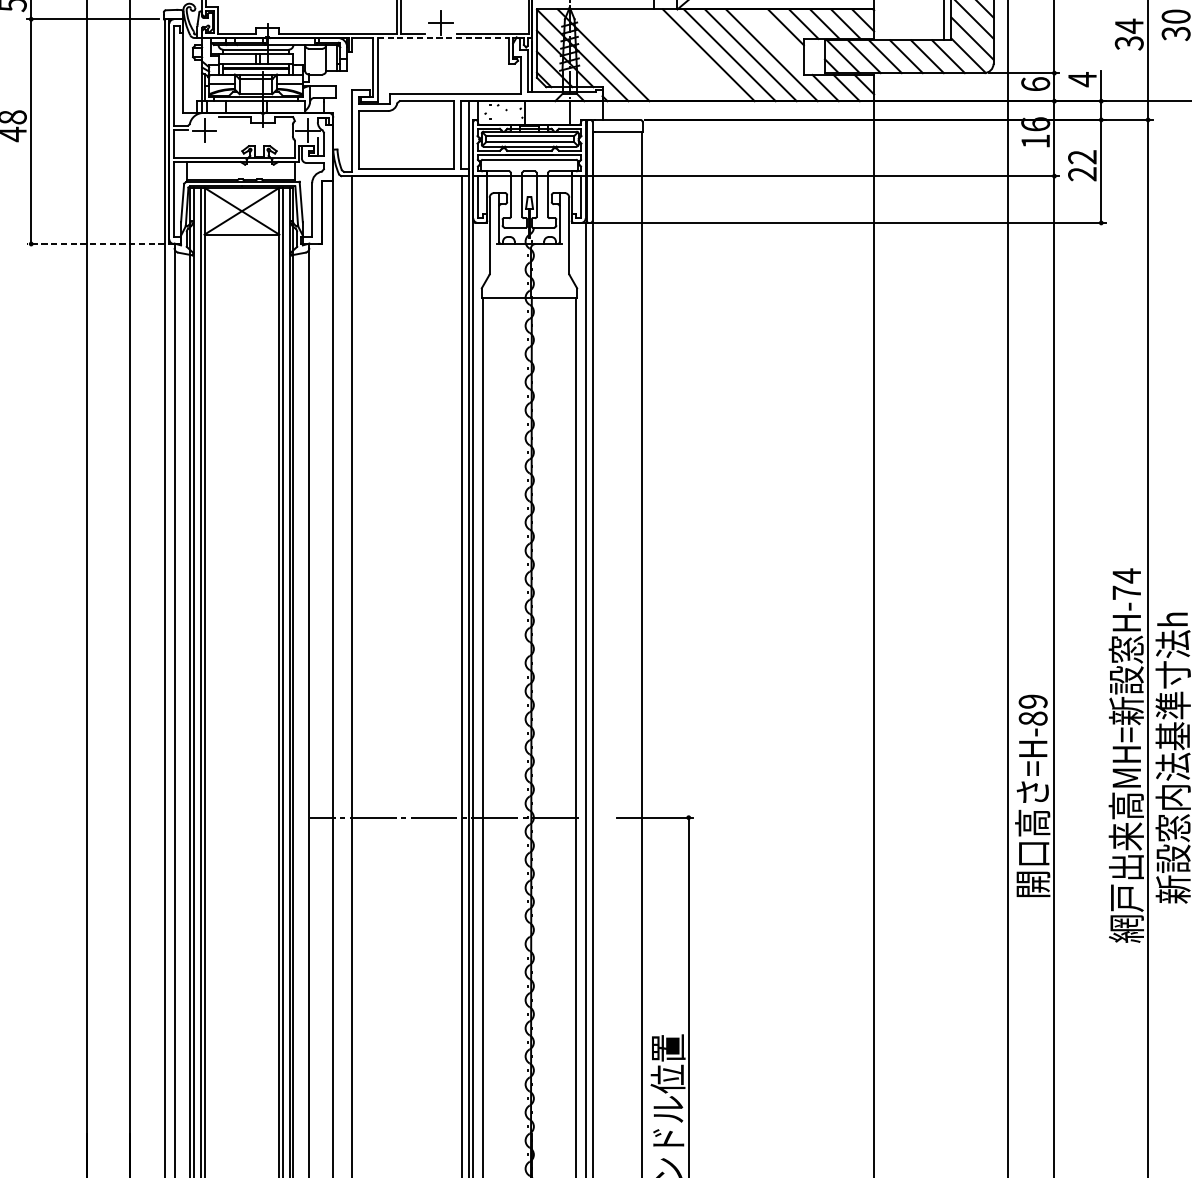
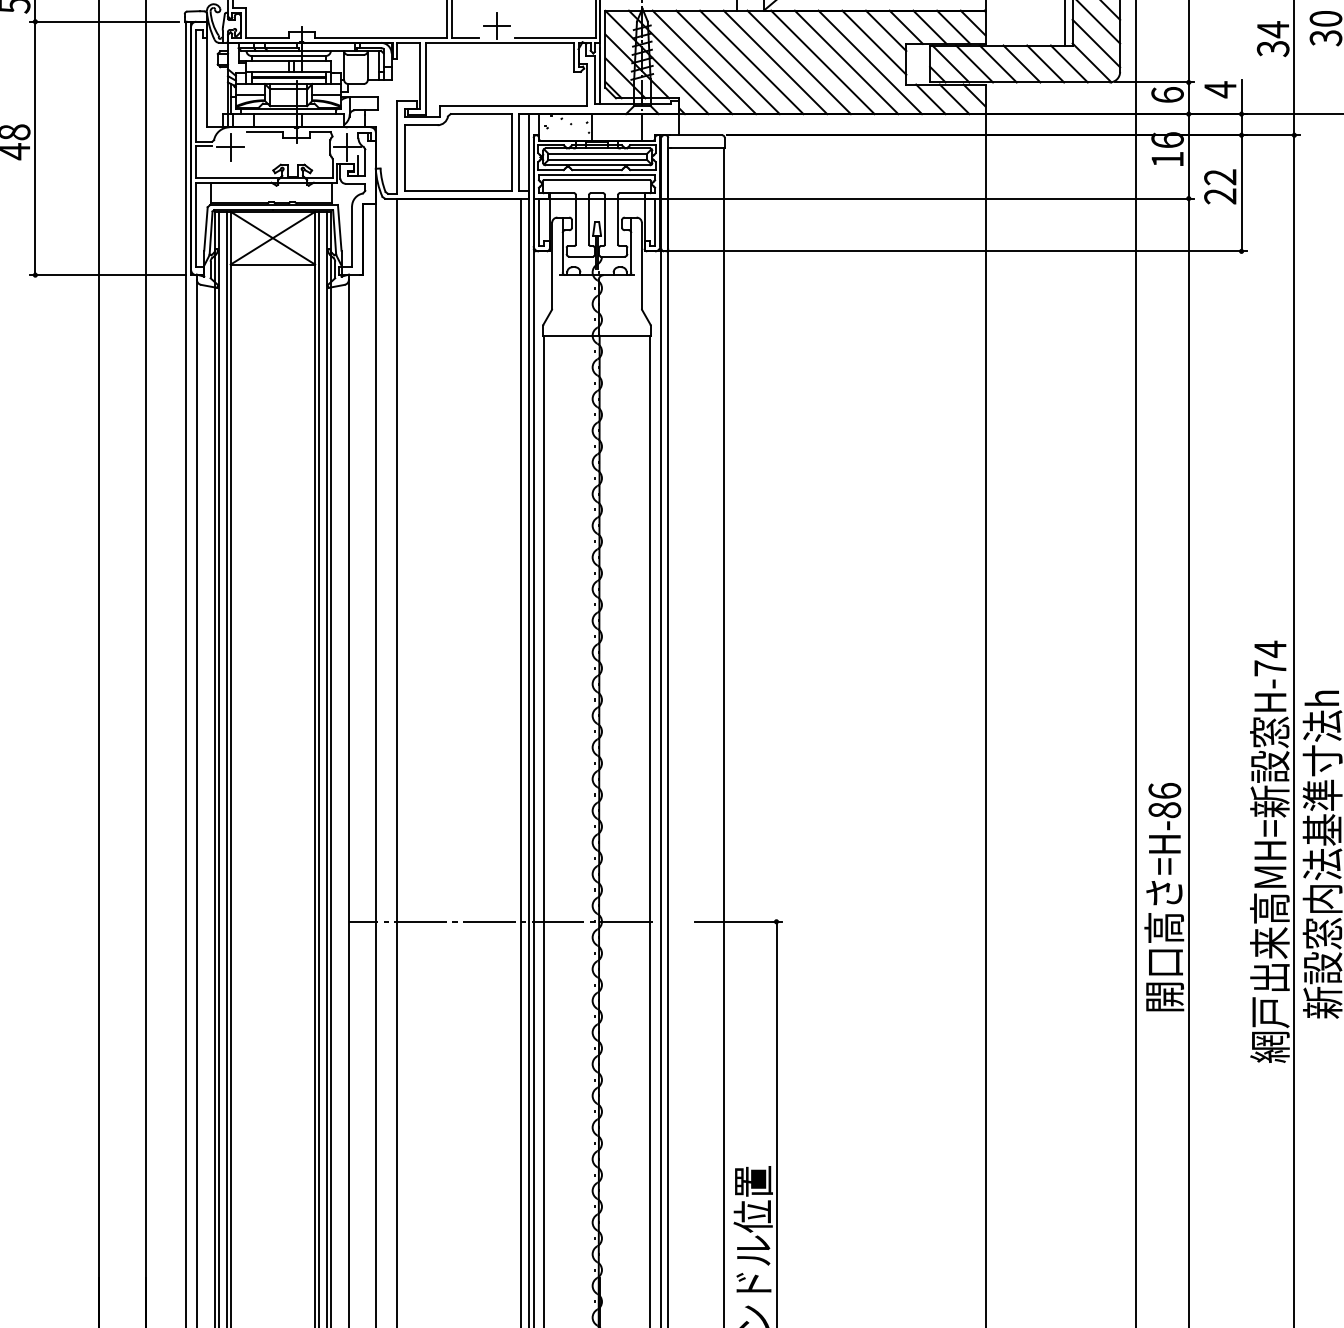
line: (443, 37) -> (500, 42), dashed -> solid
line: (775, 37) -> (874, 42), added
line: (624, 55) -> (704, 62), added
line: (645, 55) -> (727, 62), added
line: (666, 55) -> (751, 62), added
line: (687, 55) -> (775, 62), added
line: (95, 244) -> (107, 275), dashed -> solid
text: (1032, 701) -> (1164, 790), =H-89 -> =H-86

